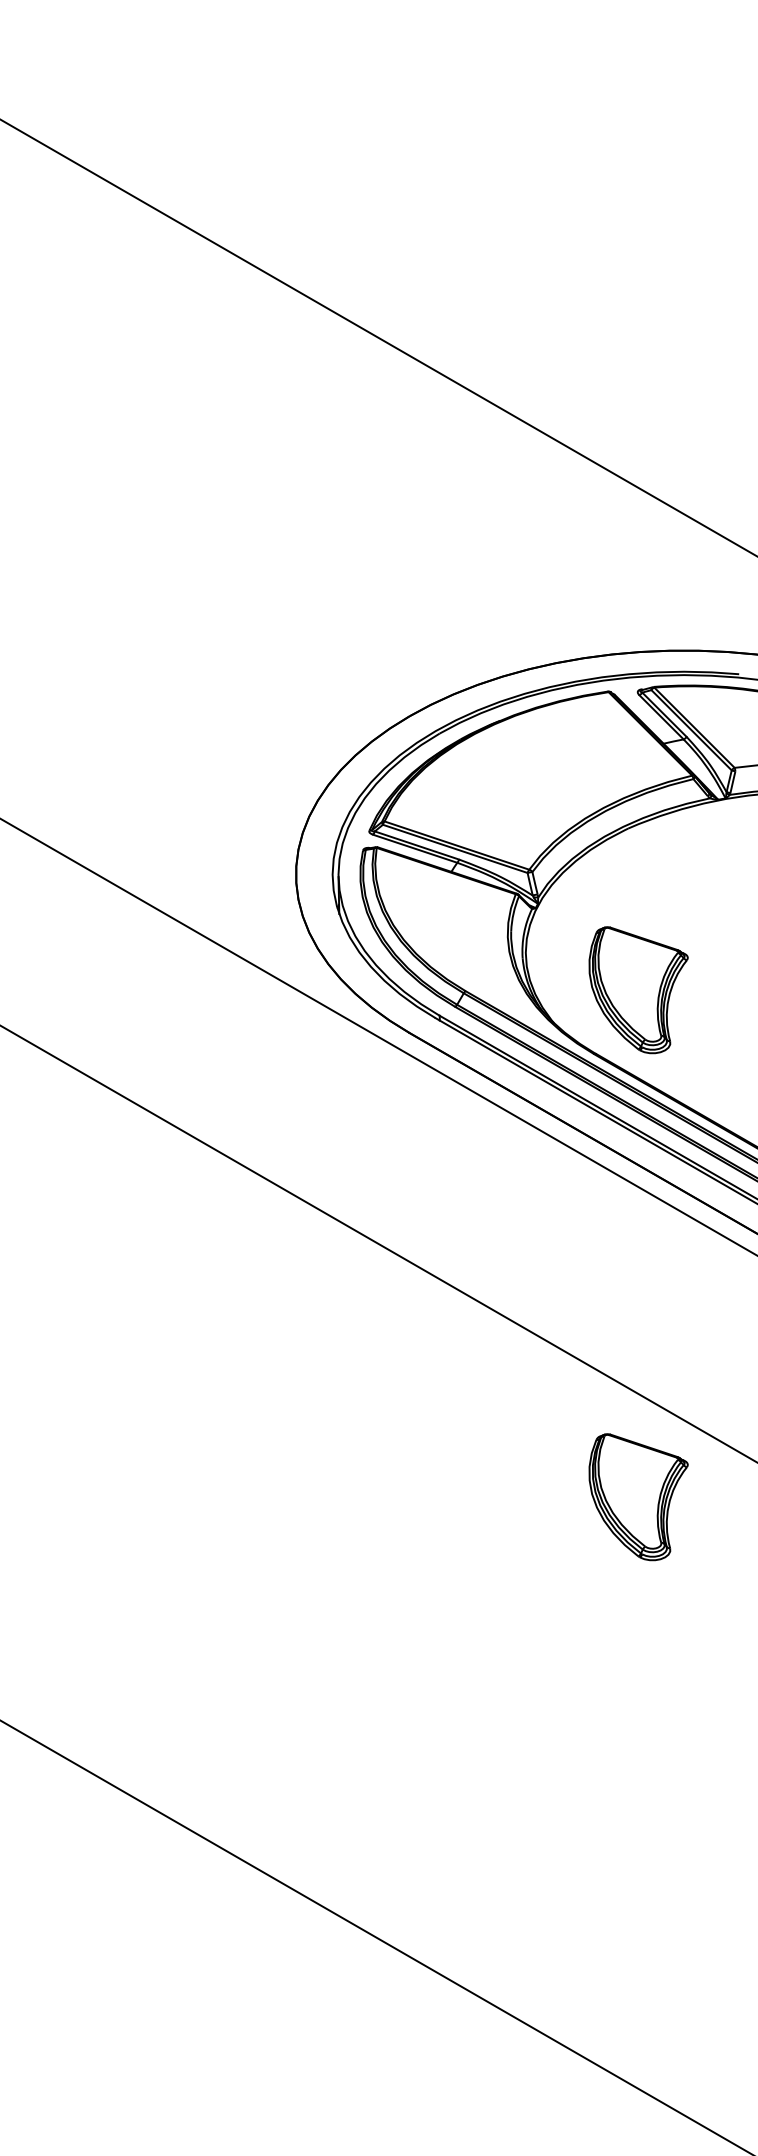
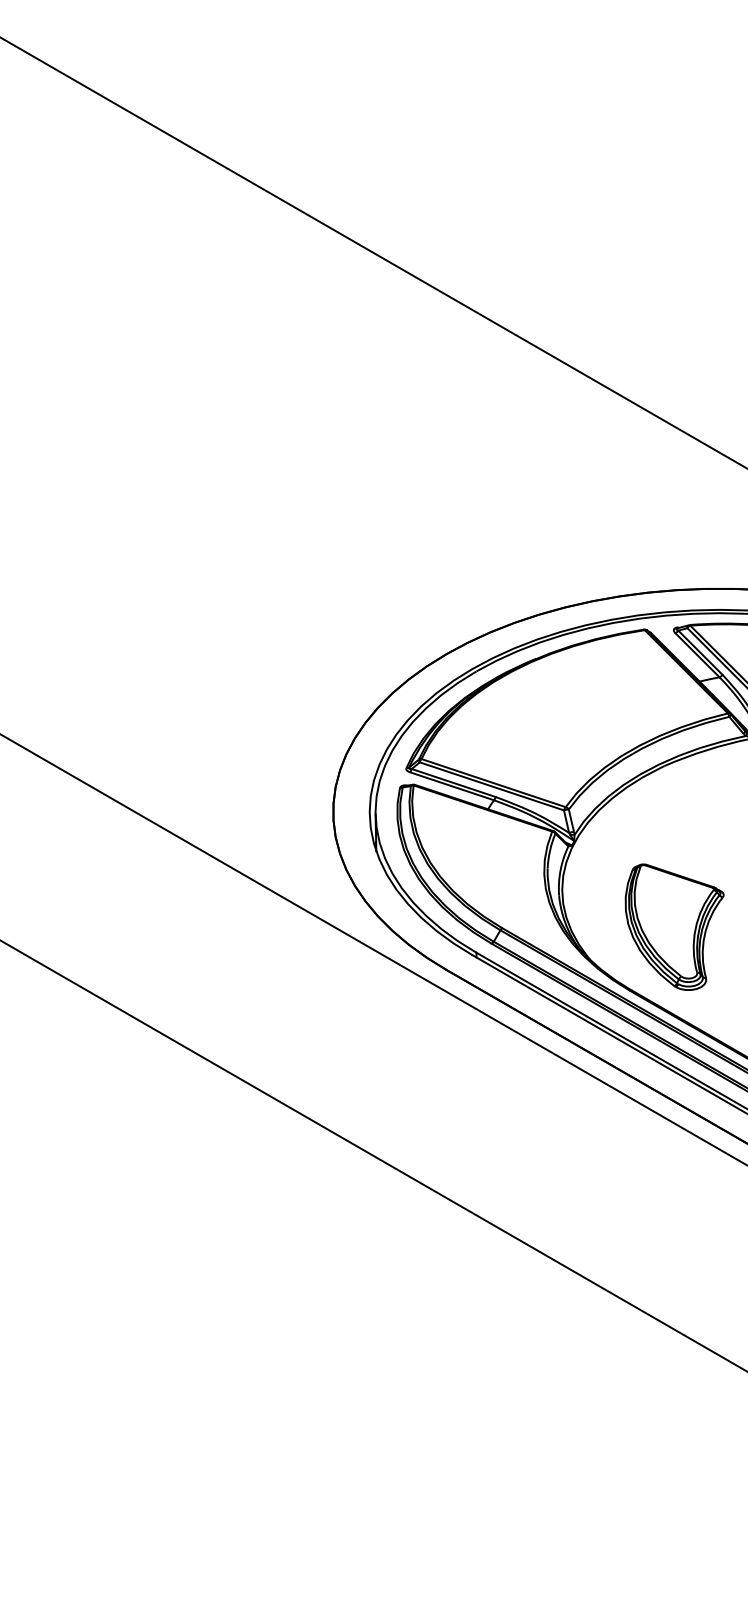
part: (638, 1497) -> (674, 1432), removed

